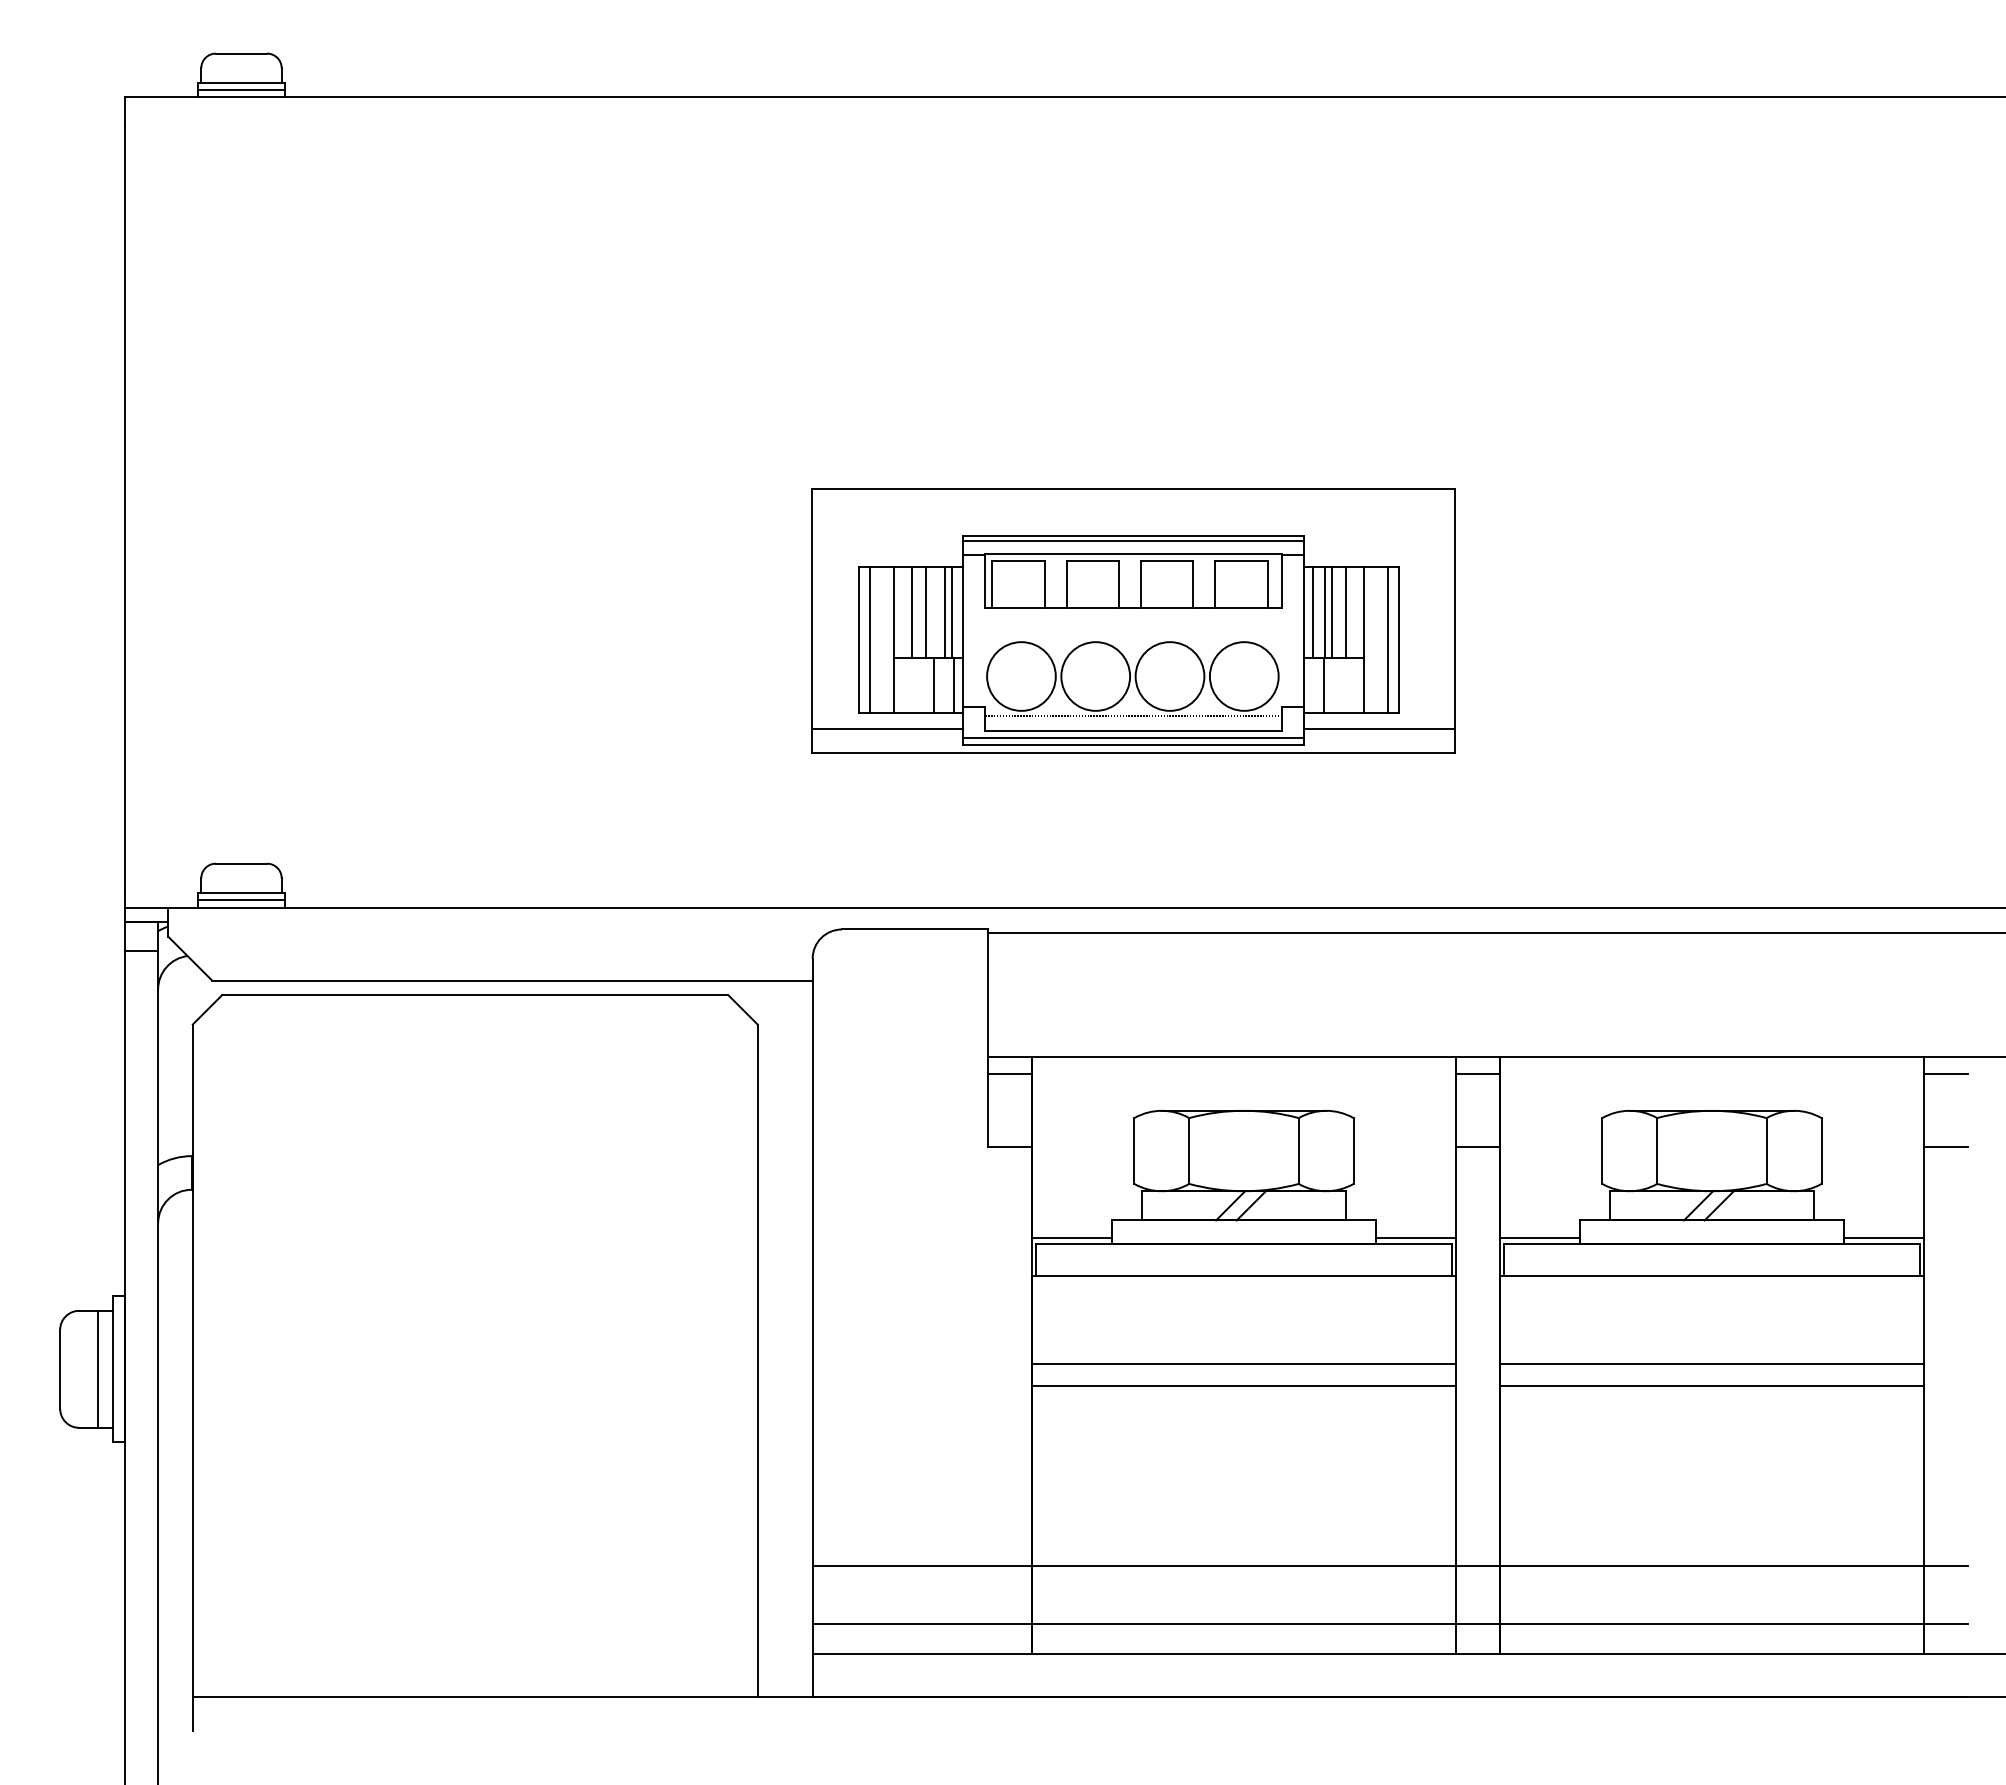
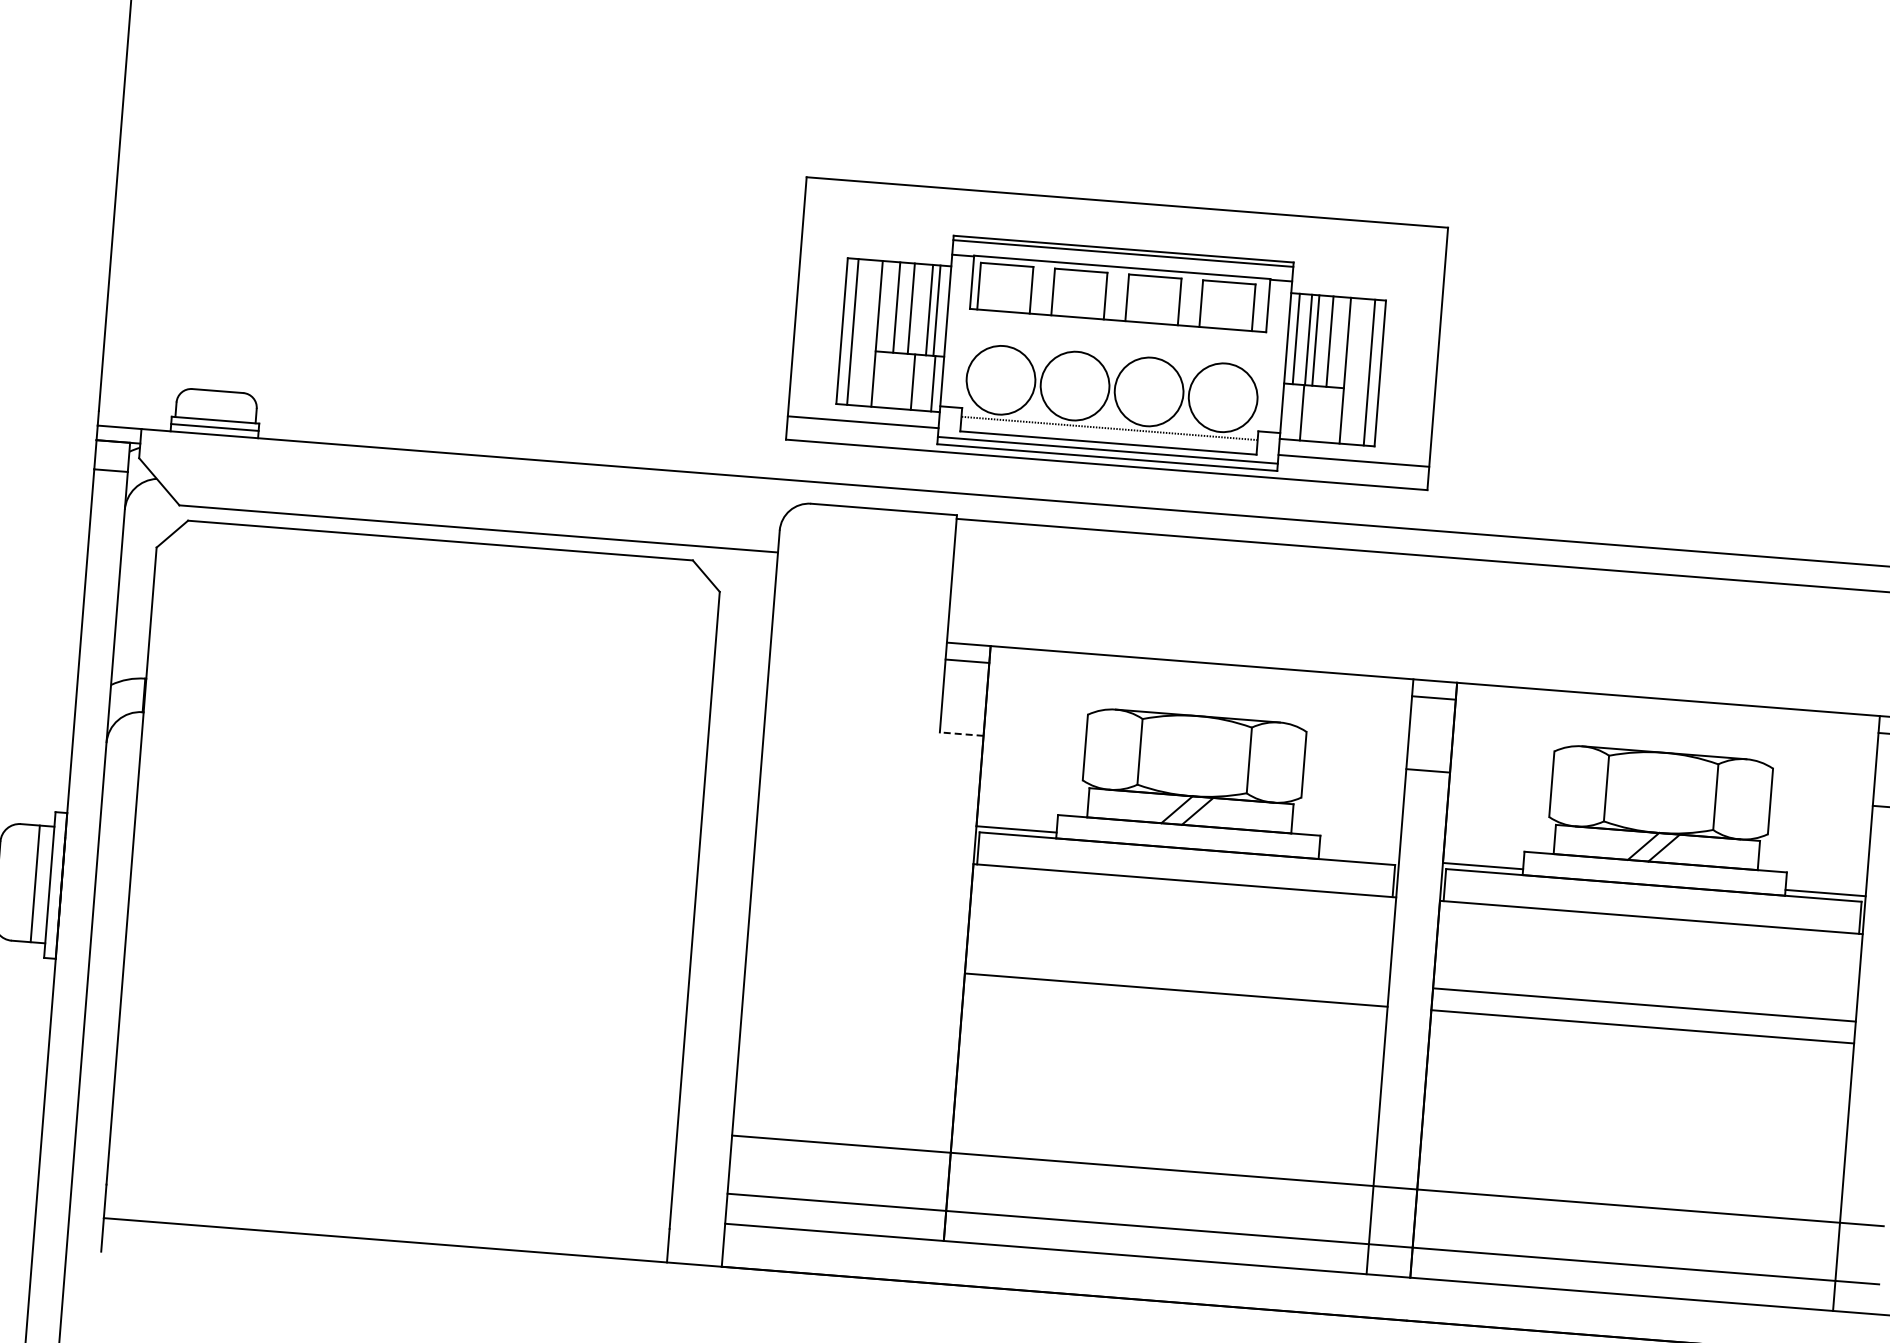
part: (1133, 620) -> (1117, 333), moved
line: (1010, 1147) -> (962, 734), solid -> dashed
line: (1415, 1238) -> (1358, 856), removed
line: (1243, 1363) -> (1177, 967), removed

